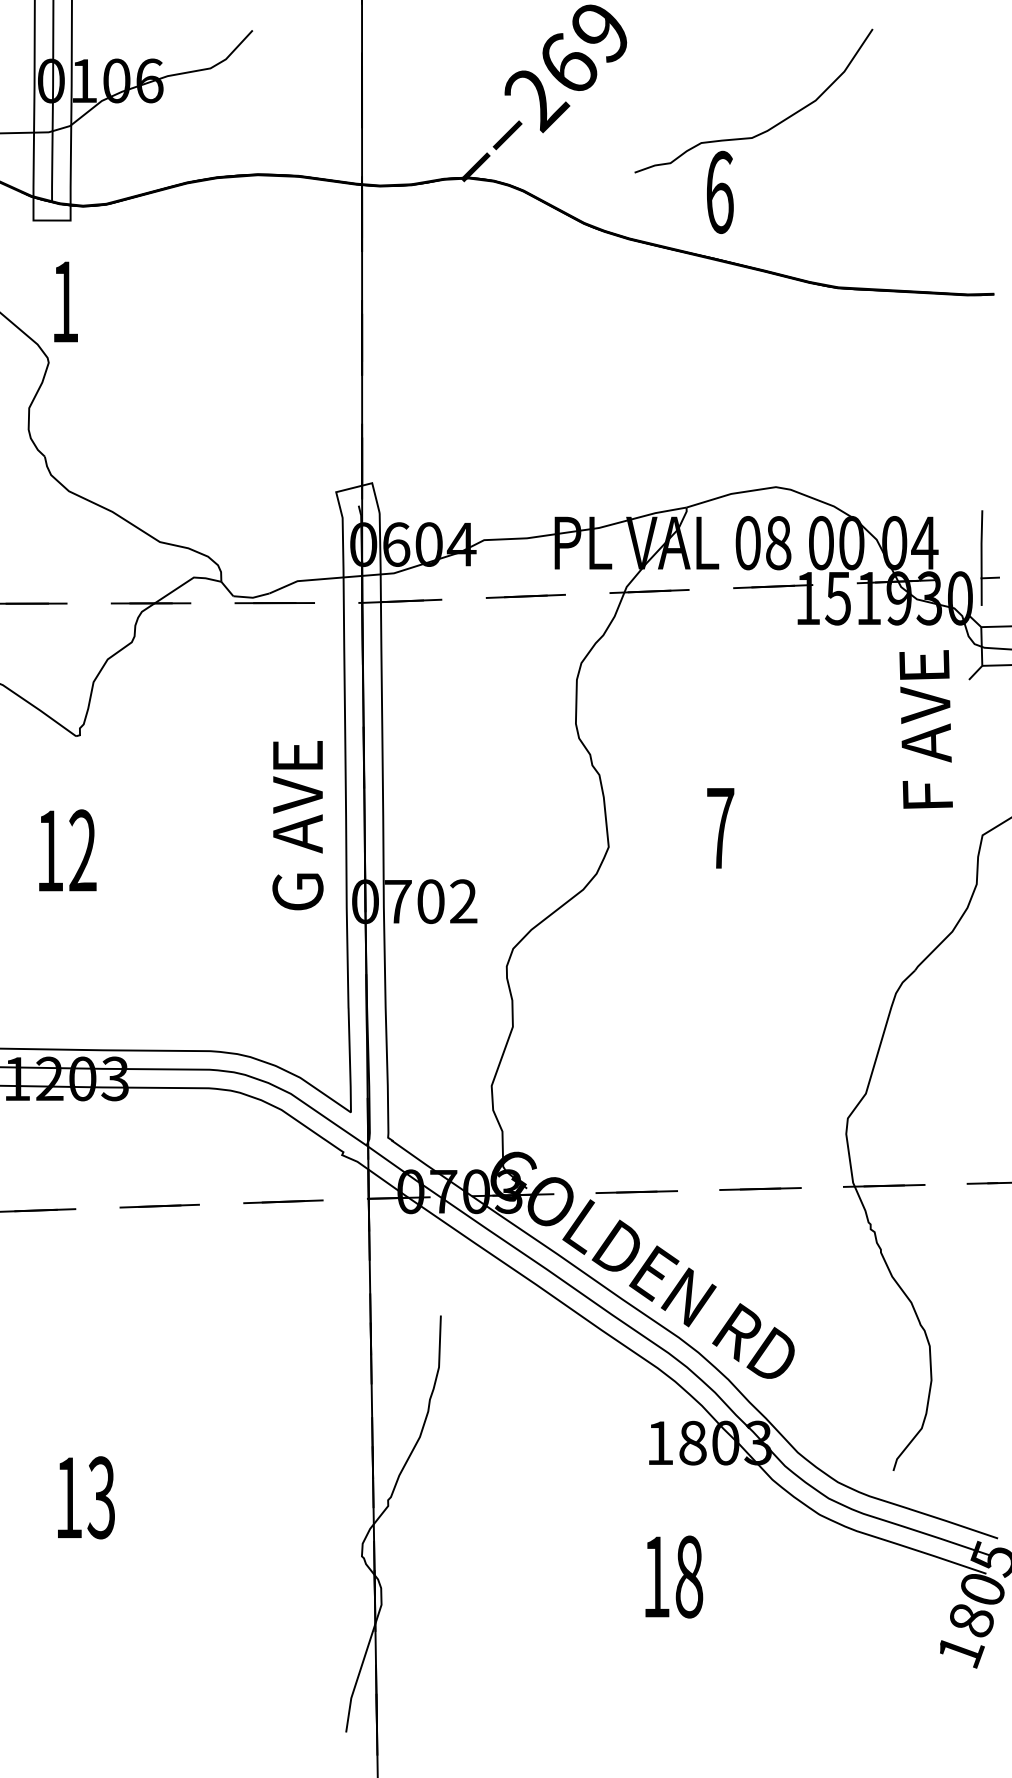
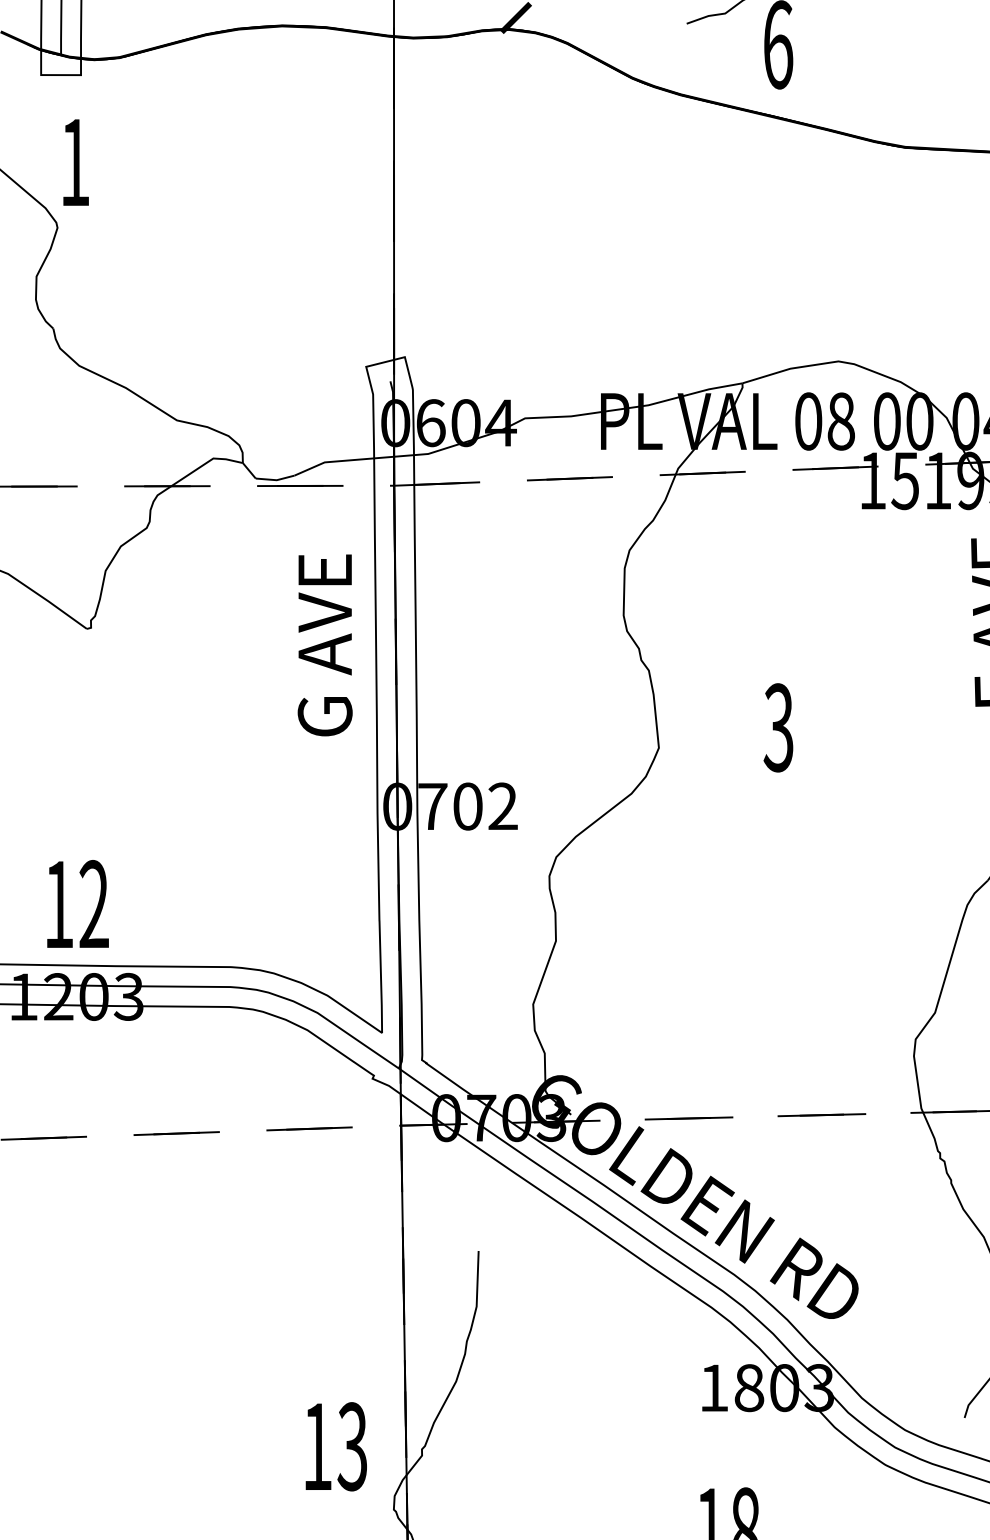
text: (297, 825) -> (324, 645), moved
text: (720, 827) -> (778, 726), 7 -> 3
text: (67, 850) -> (77, 904), moved
text: (86, 1497) -> (336, 1446), moved

